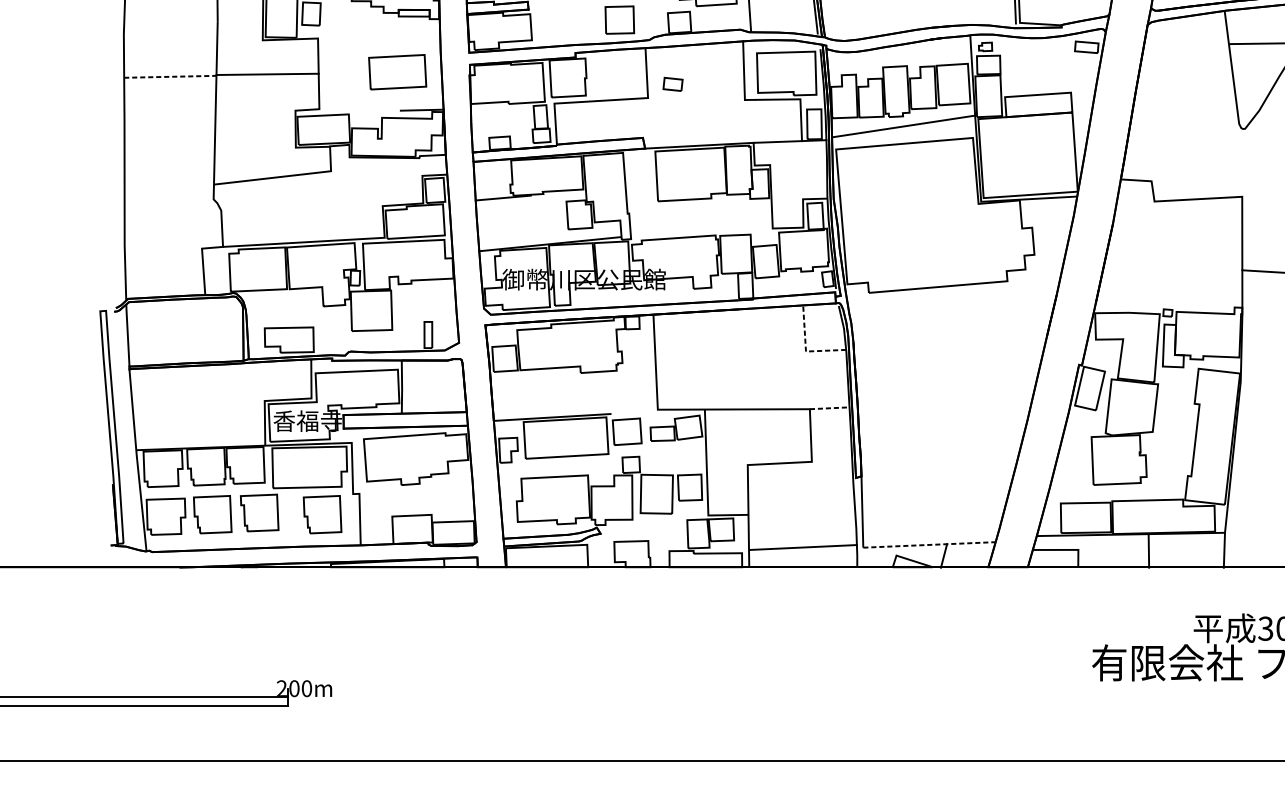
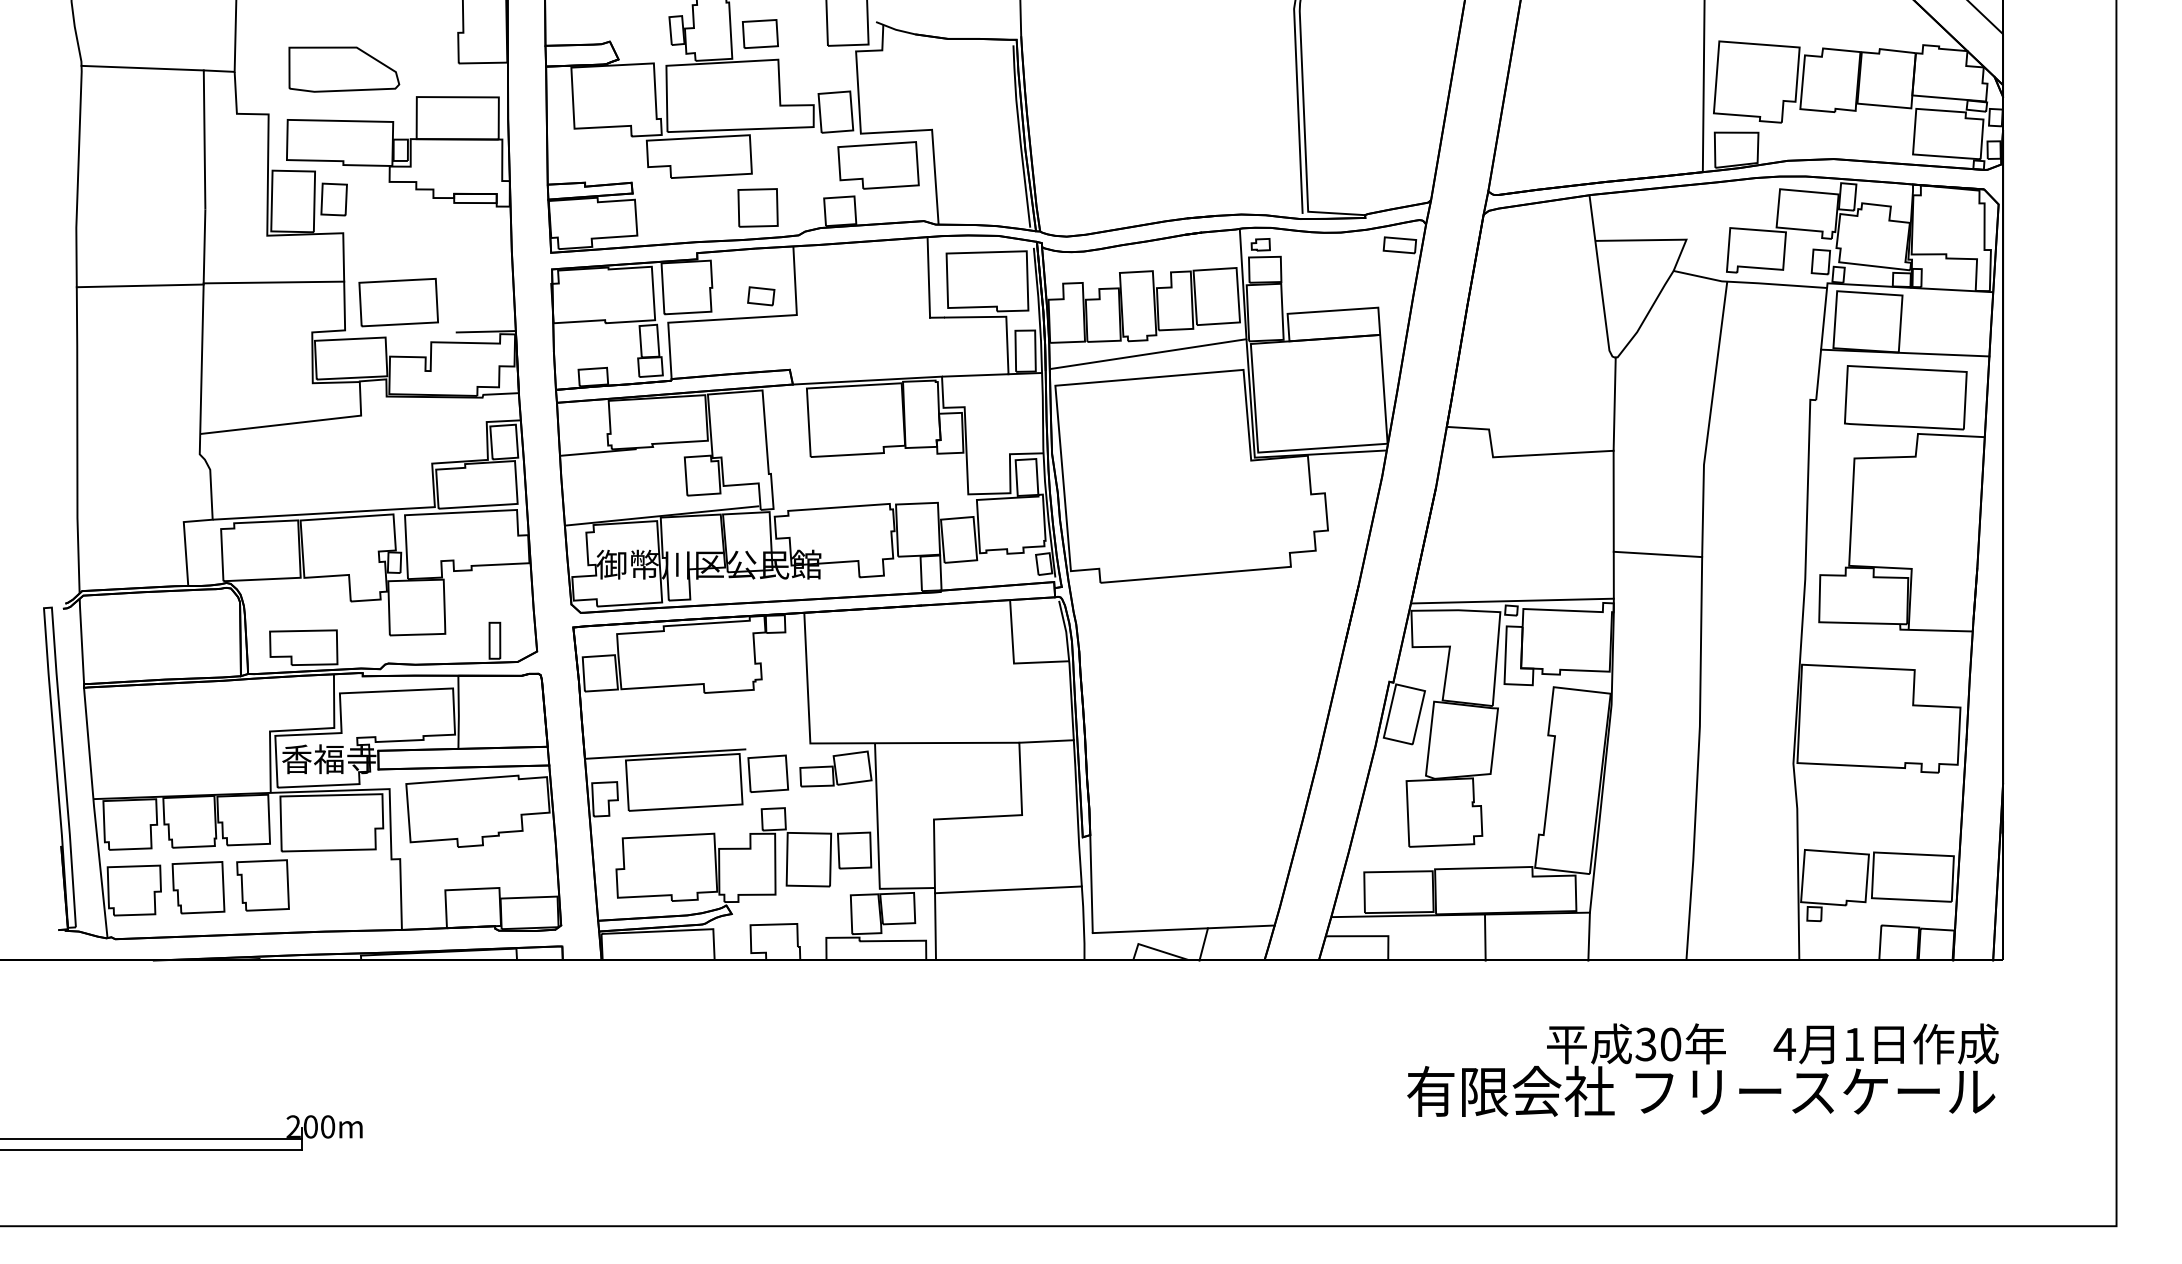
part: (397, 72) -> (398, 302), moved
line: (170, 76) -> (140, 285), dashed -> solid
part: (673, 84) -> (761, 296), moved
line: (1242, 162) -> (1614, 403), added
line: (1168, 305) -> (1512, 600), added
line: (805, 348) -> (1013, 659), dashed -> solid
line: (830, 408) -> (1047, 741), dashed -> solid
part: (322, 514) -> (349, 887), removed
line: (930, 545) -> (1184, 929), dashed -> solid
line: (803, 547) -> (1008, 889), moved

